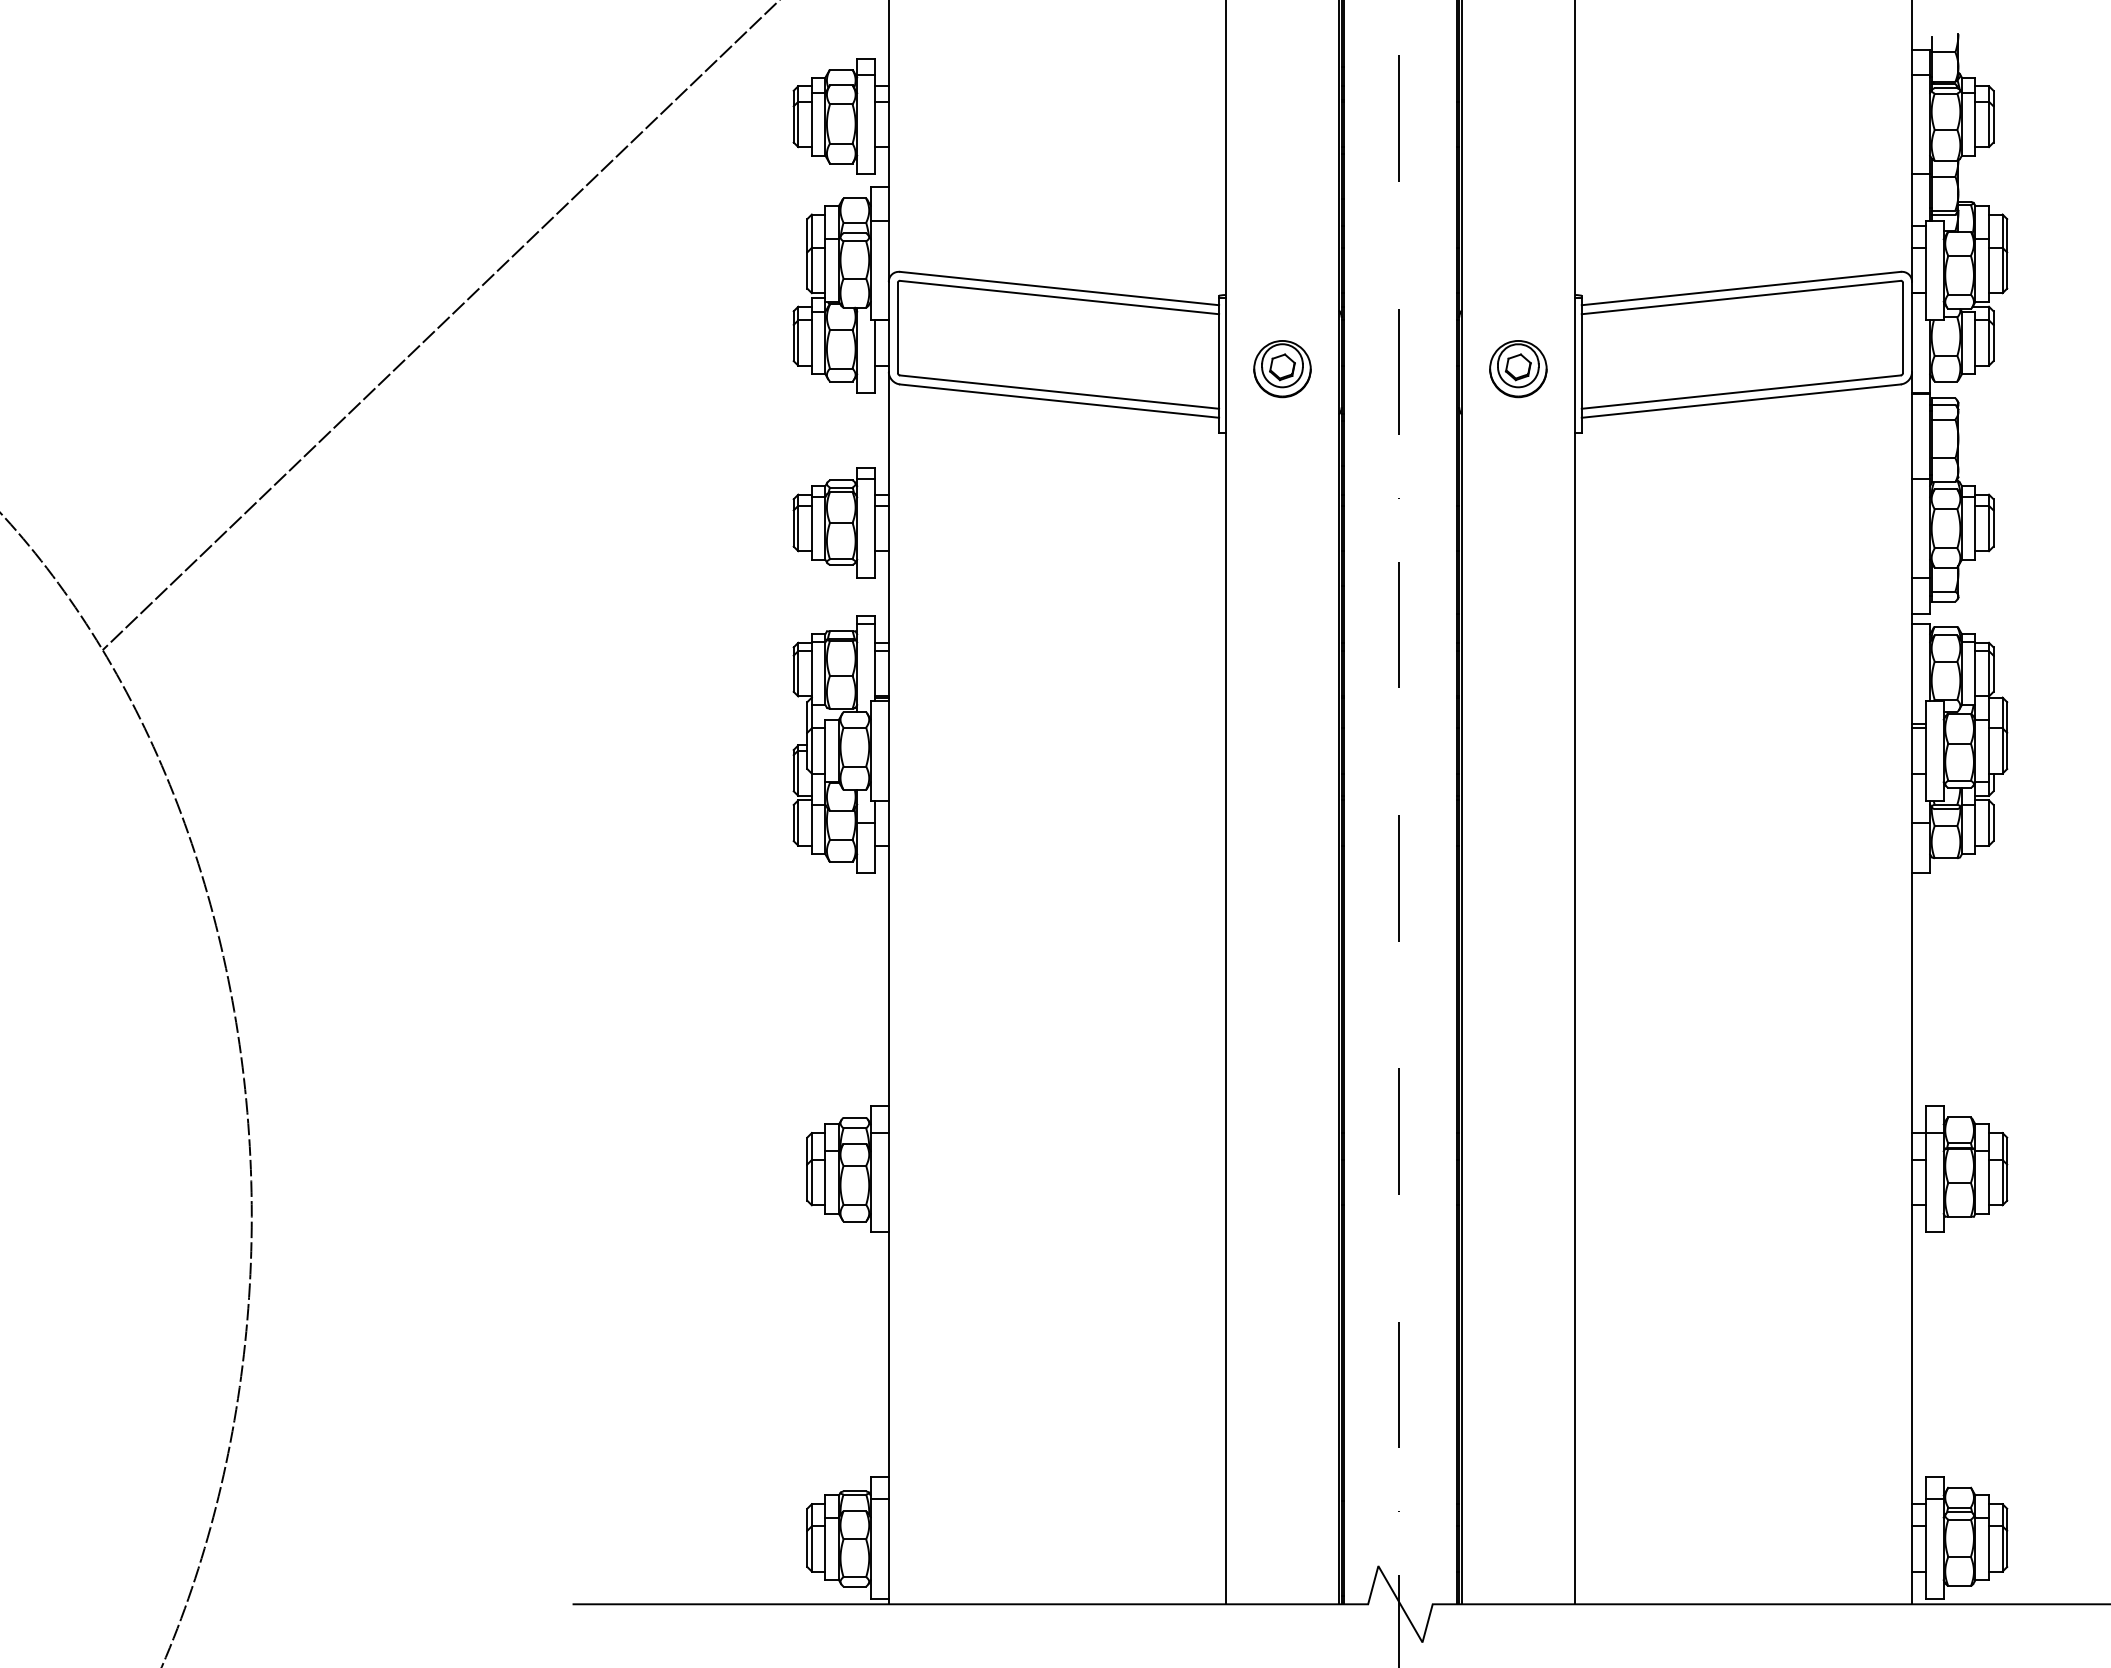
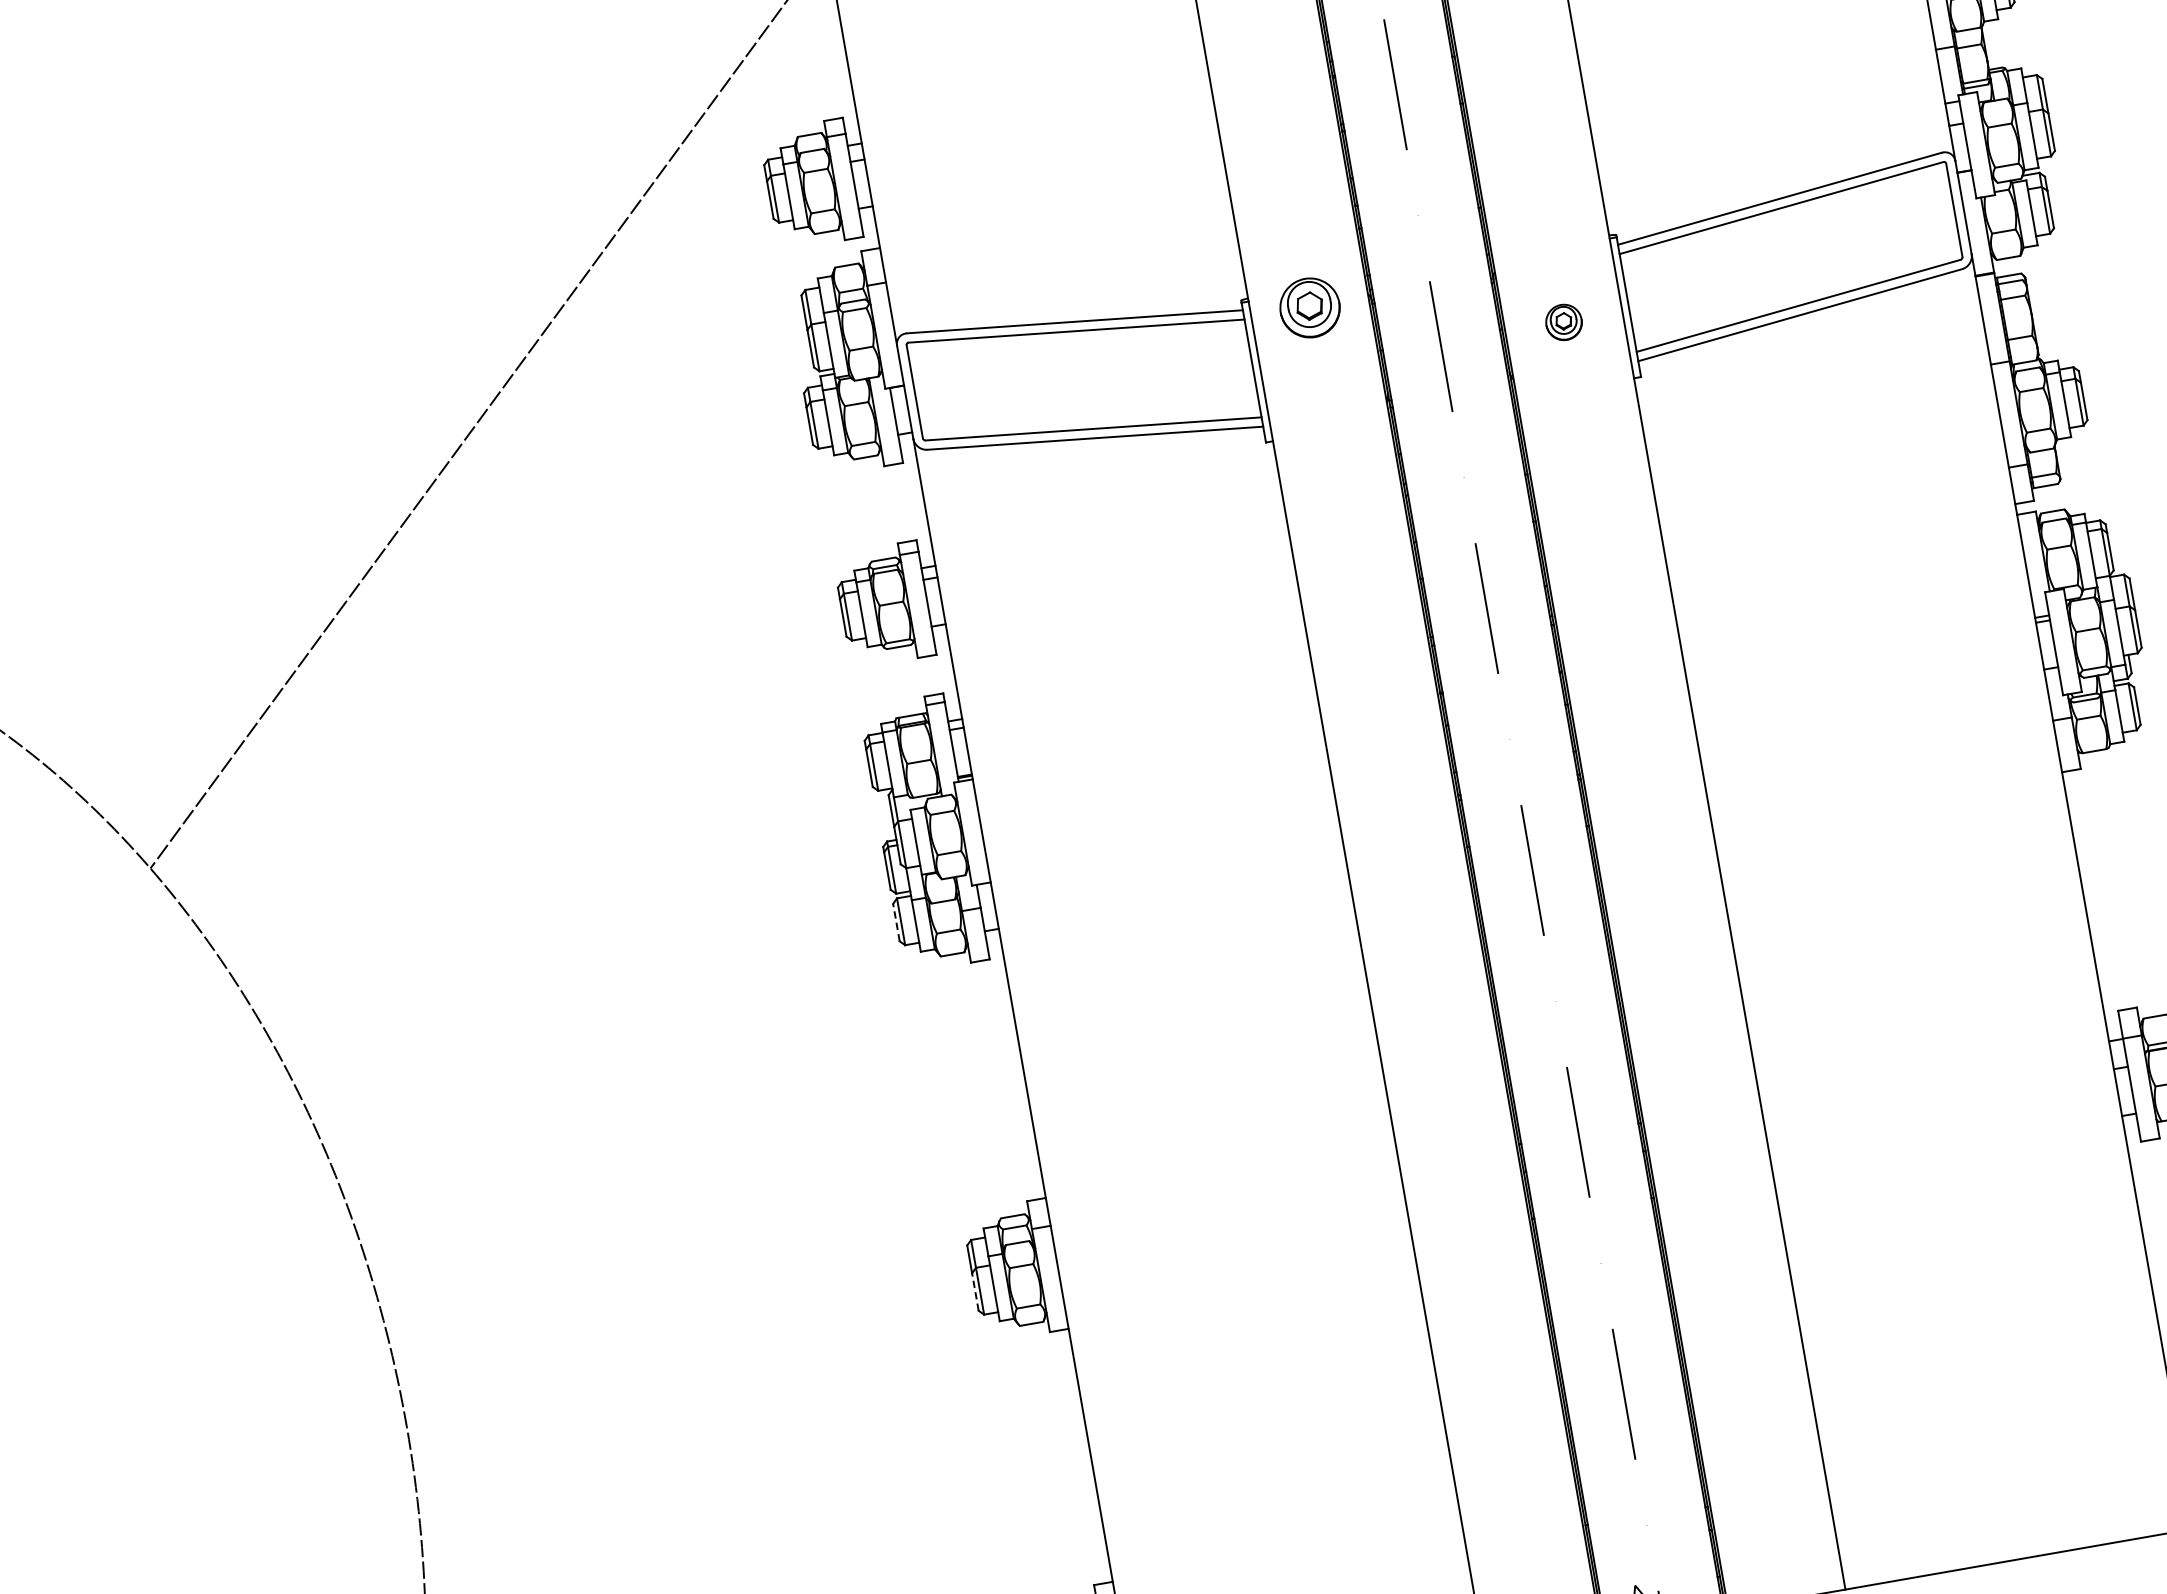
part: (1282, 369) -> (1310, 308), moved
part: (1518, 369) -> (1564, 322), size x0.6
line: (793, 822) -> (896, 922), solid -> dashed
line: (807, 1182) -> (975, 1291), solid -> dashed

